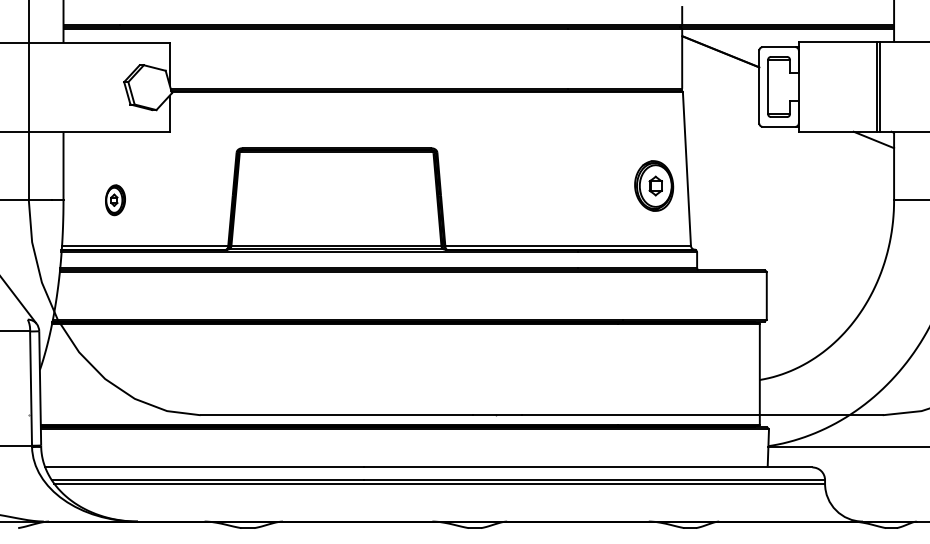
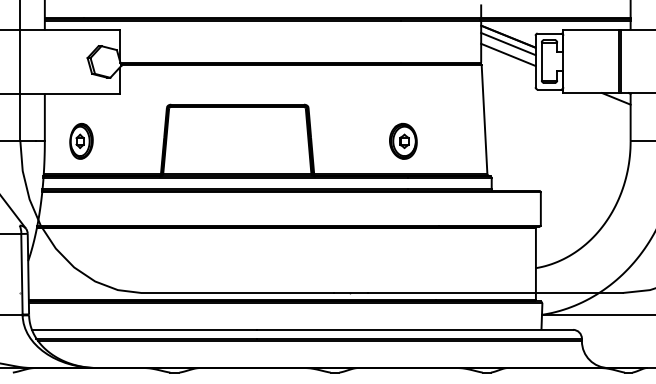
line: (720, 61) -> (508, 43), added
line: (720, 77) -> (508, 54), added
part: (654, 184) -> (403, 140), moved
part: (115, 200) -> (81, 141), size x1.67

